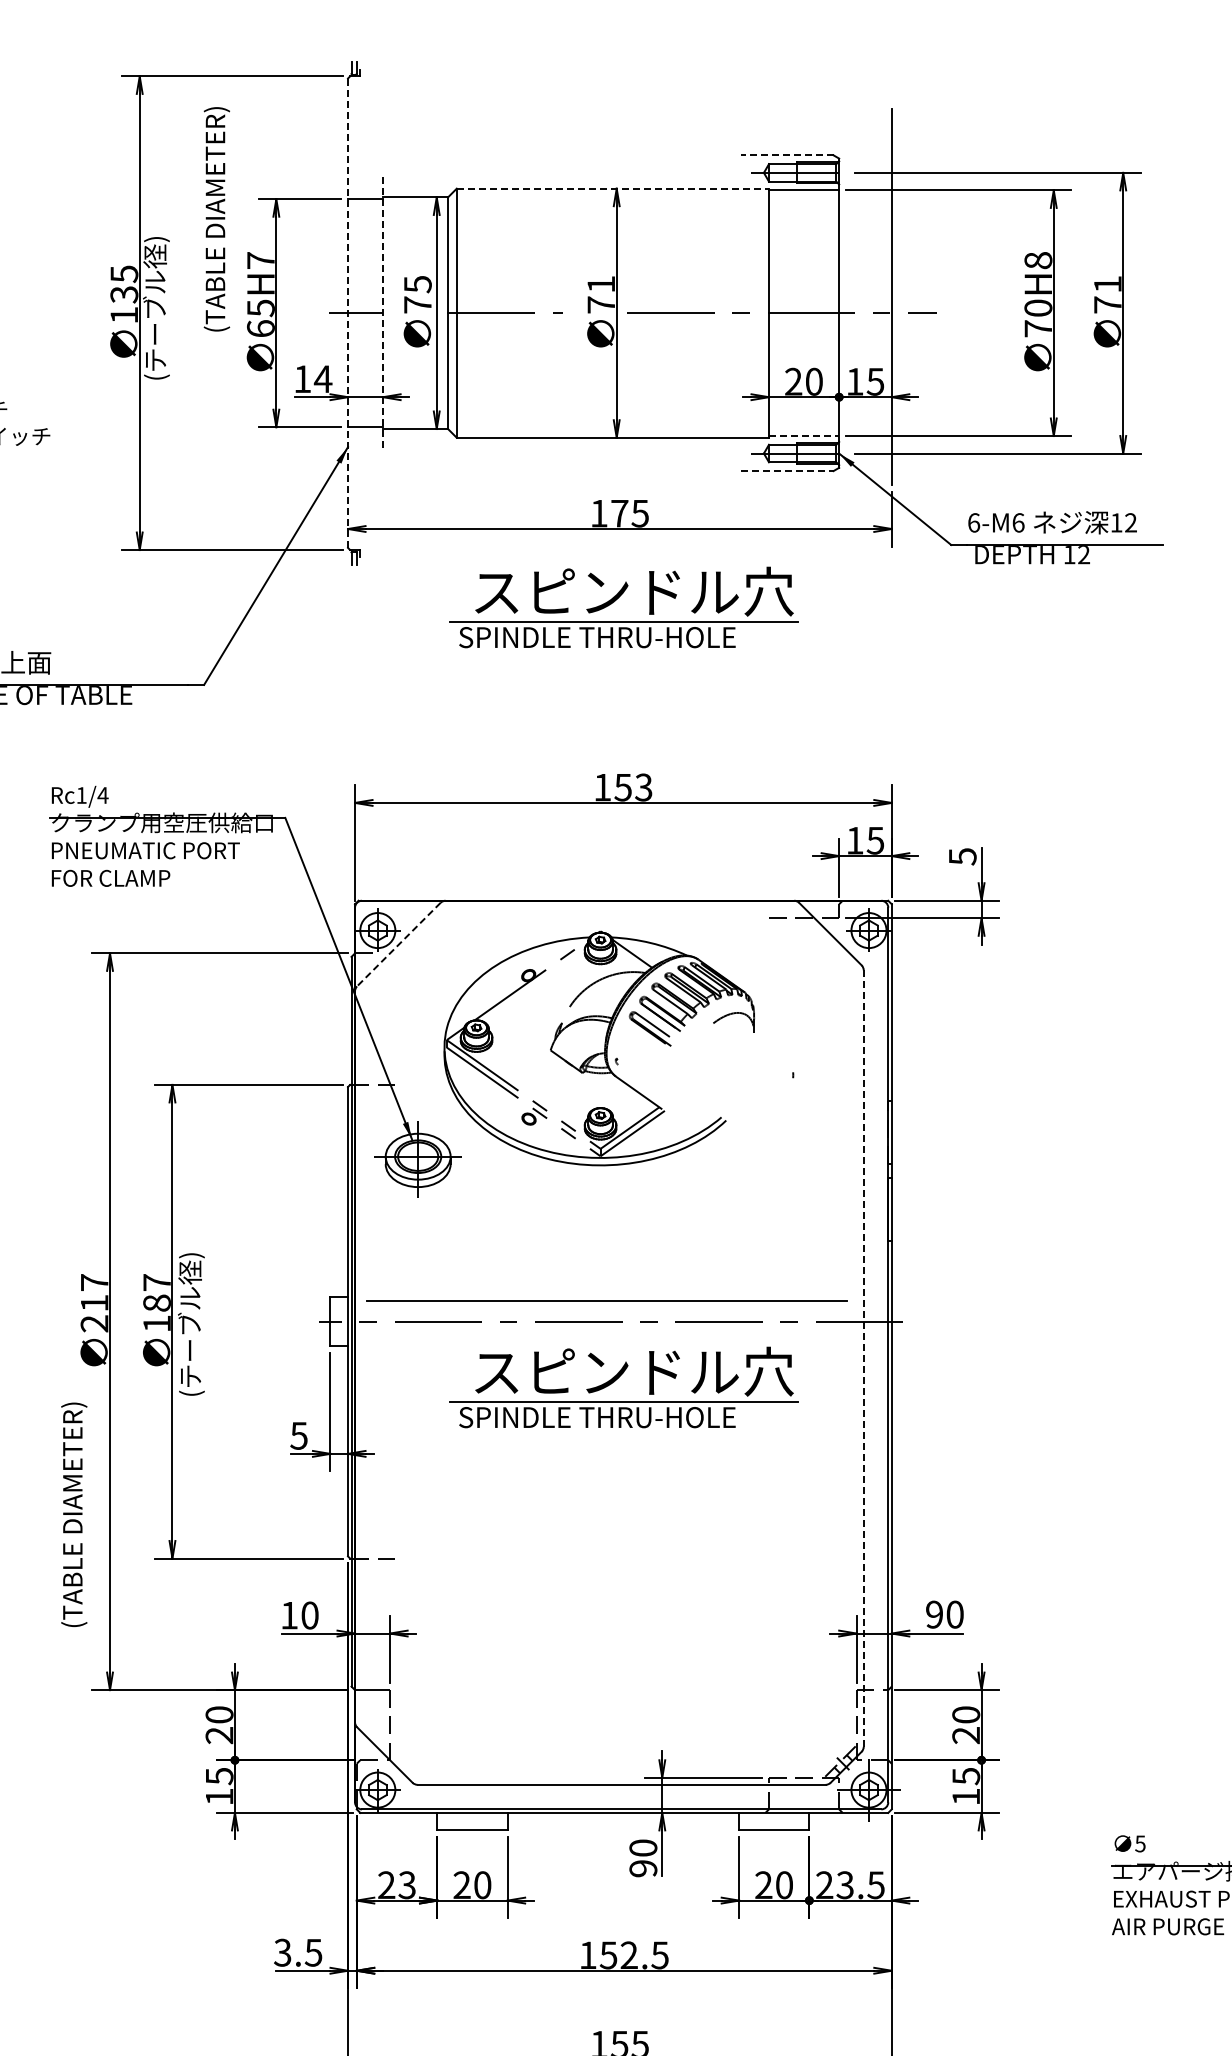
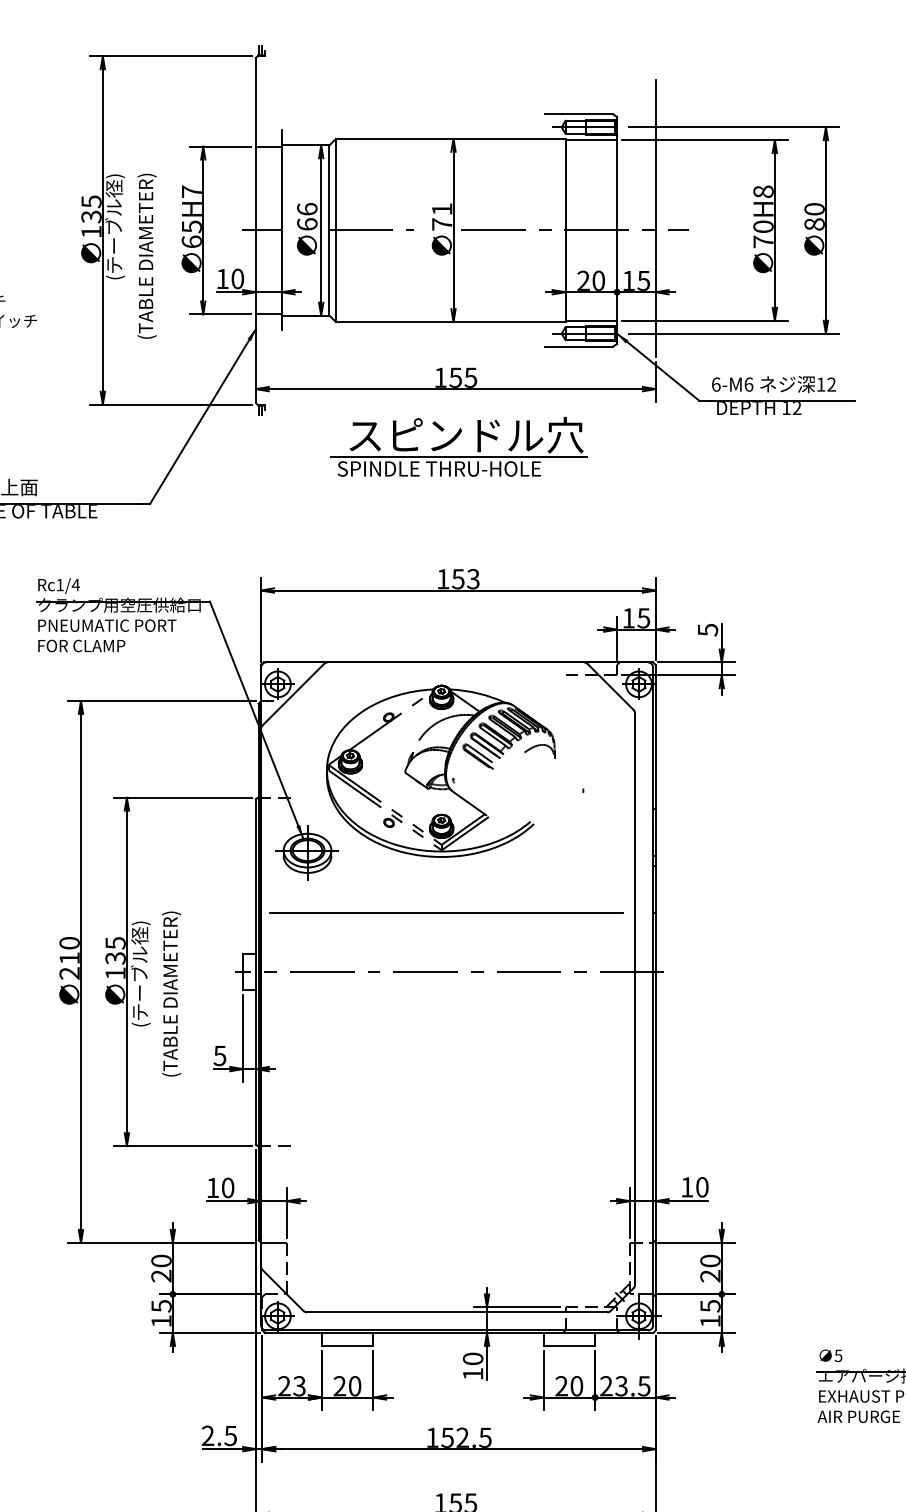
line: (786, 155) -> (578, 114), dashed -> solid
line: (613, 188) -> (451, 138), dashed -> solid
text: (216, 219) -> (146, 256), moved
text: (417, 294) -> (307, 216), 75 -> 66
text: (1107, 294) -> (814, 216), 71 -> 80
line: (383, 311) -> (282, 229), dashed -> solid
line: (348, 313) -> (256, 230), dashed -> solid
text: (322, 379) -> (237, 279), 14 -> 10
line: (804, 436) -> (591, 321), dashed -> solid
line: (787, 471) -> (579, 346), dashed -> solid
text: (619, 513) -> (455, 377), 175 -> 155
line: (398, 944) -> (293, 694), dashed -> solid
text: (94, 1282) -> (69, 943), 217 -> 210
text: (156, 1293) -> (115, 951), 187 -> 135
line: (606, 1300) -> (446, 912), moved
line: (863, 1358) -> (634, 998), dashed -> solid
part: (616, 1380) -> (453, 1015), removed
text: (74, 1514) -> (171, 993), moved
text: (934, 1614) -> (687, 1187), 90 -> 10
text: (643, 1868) -> (473, 1373), 90 -> 10
text: (282, 1952) -> (207, 1435), 3.5 -> 2.5

